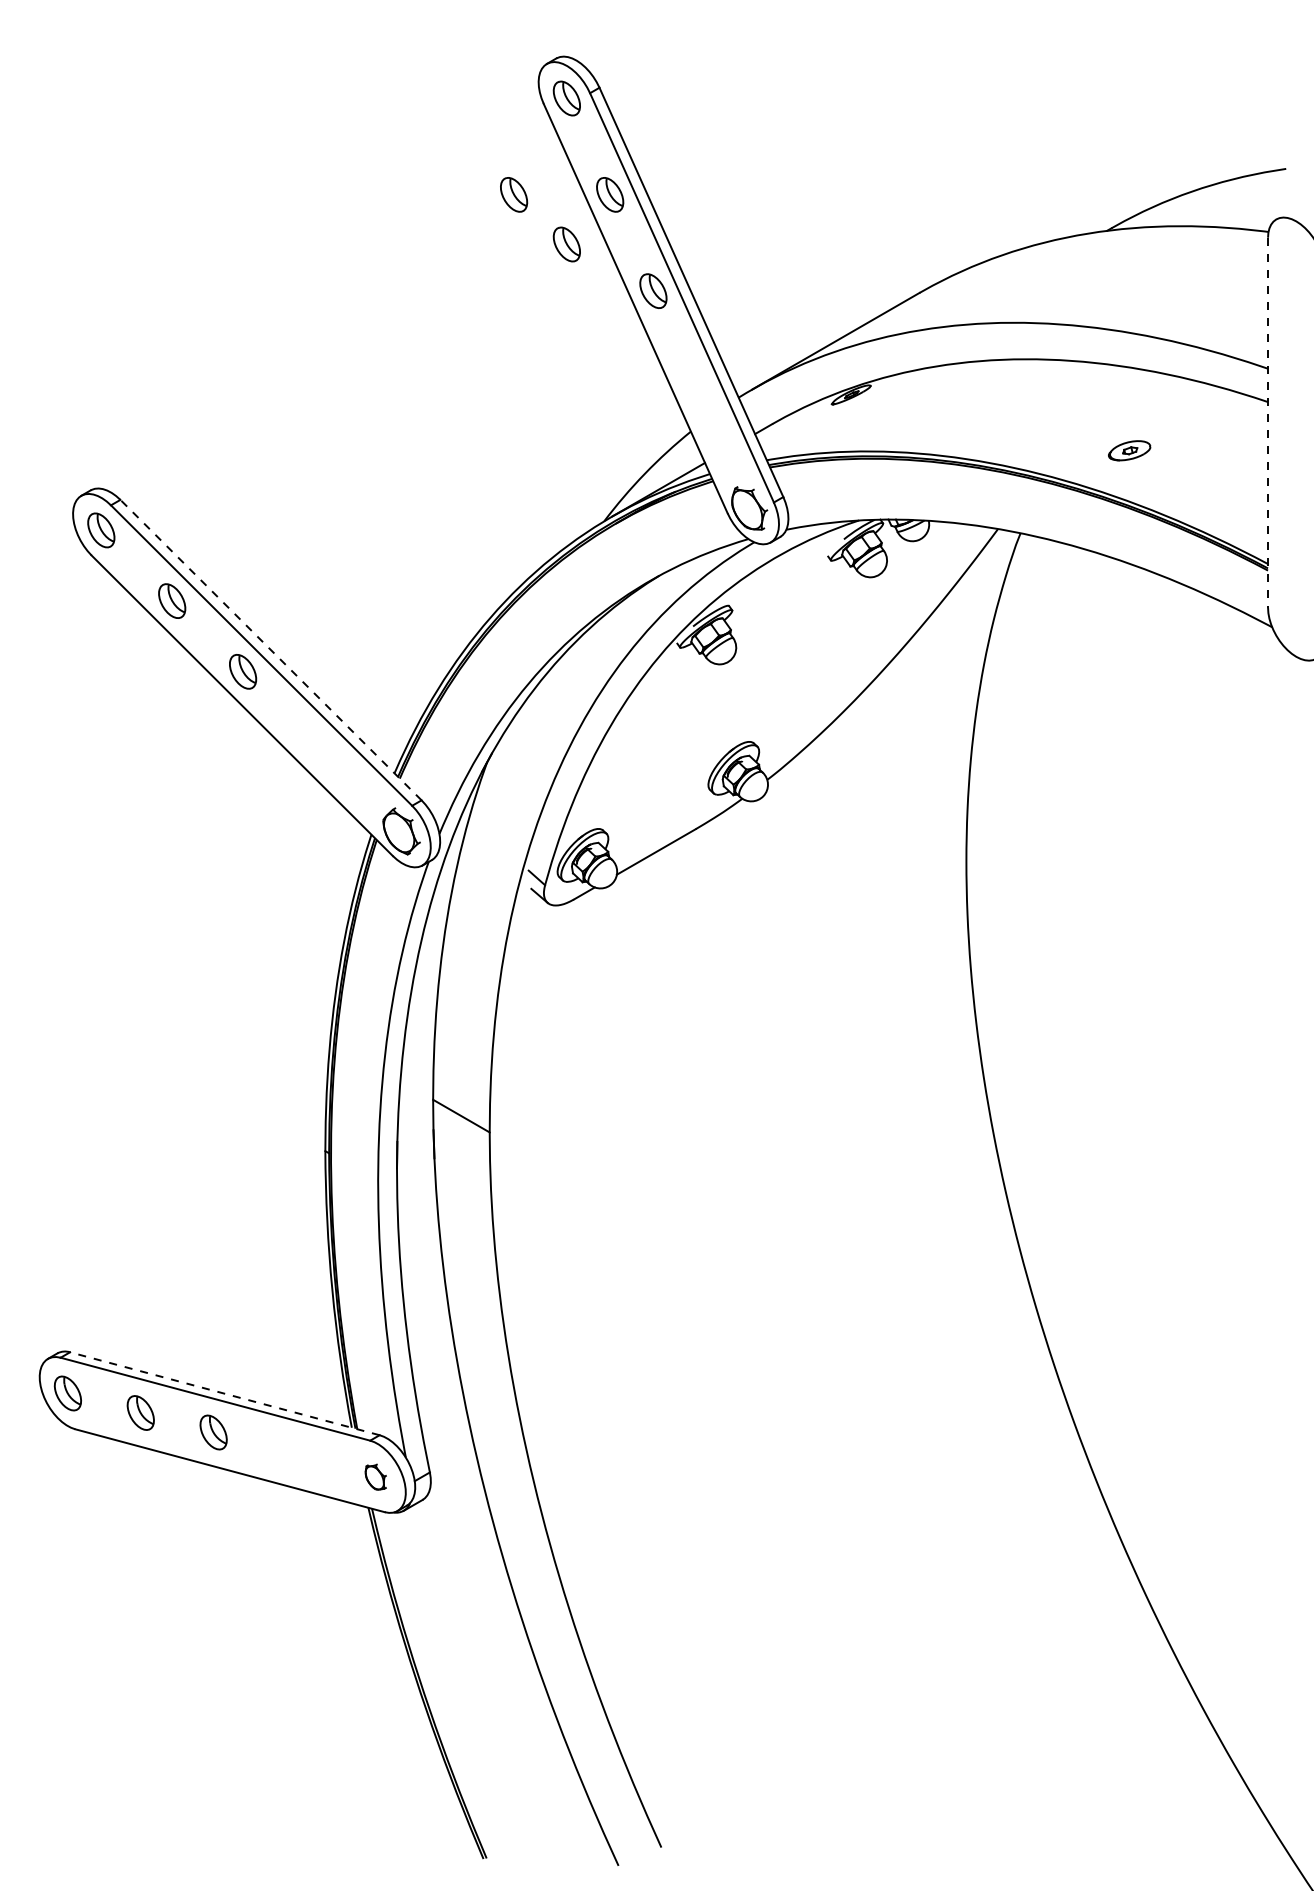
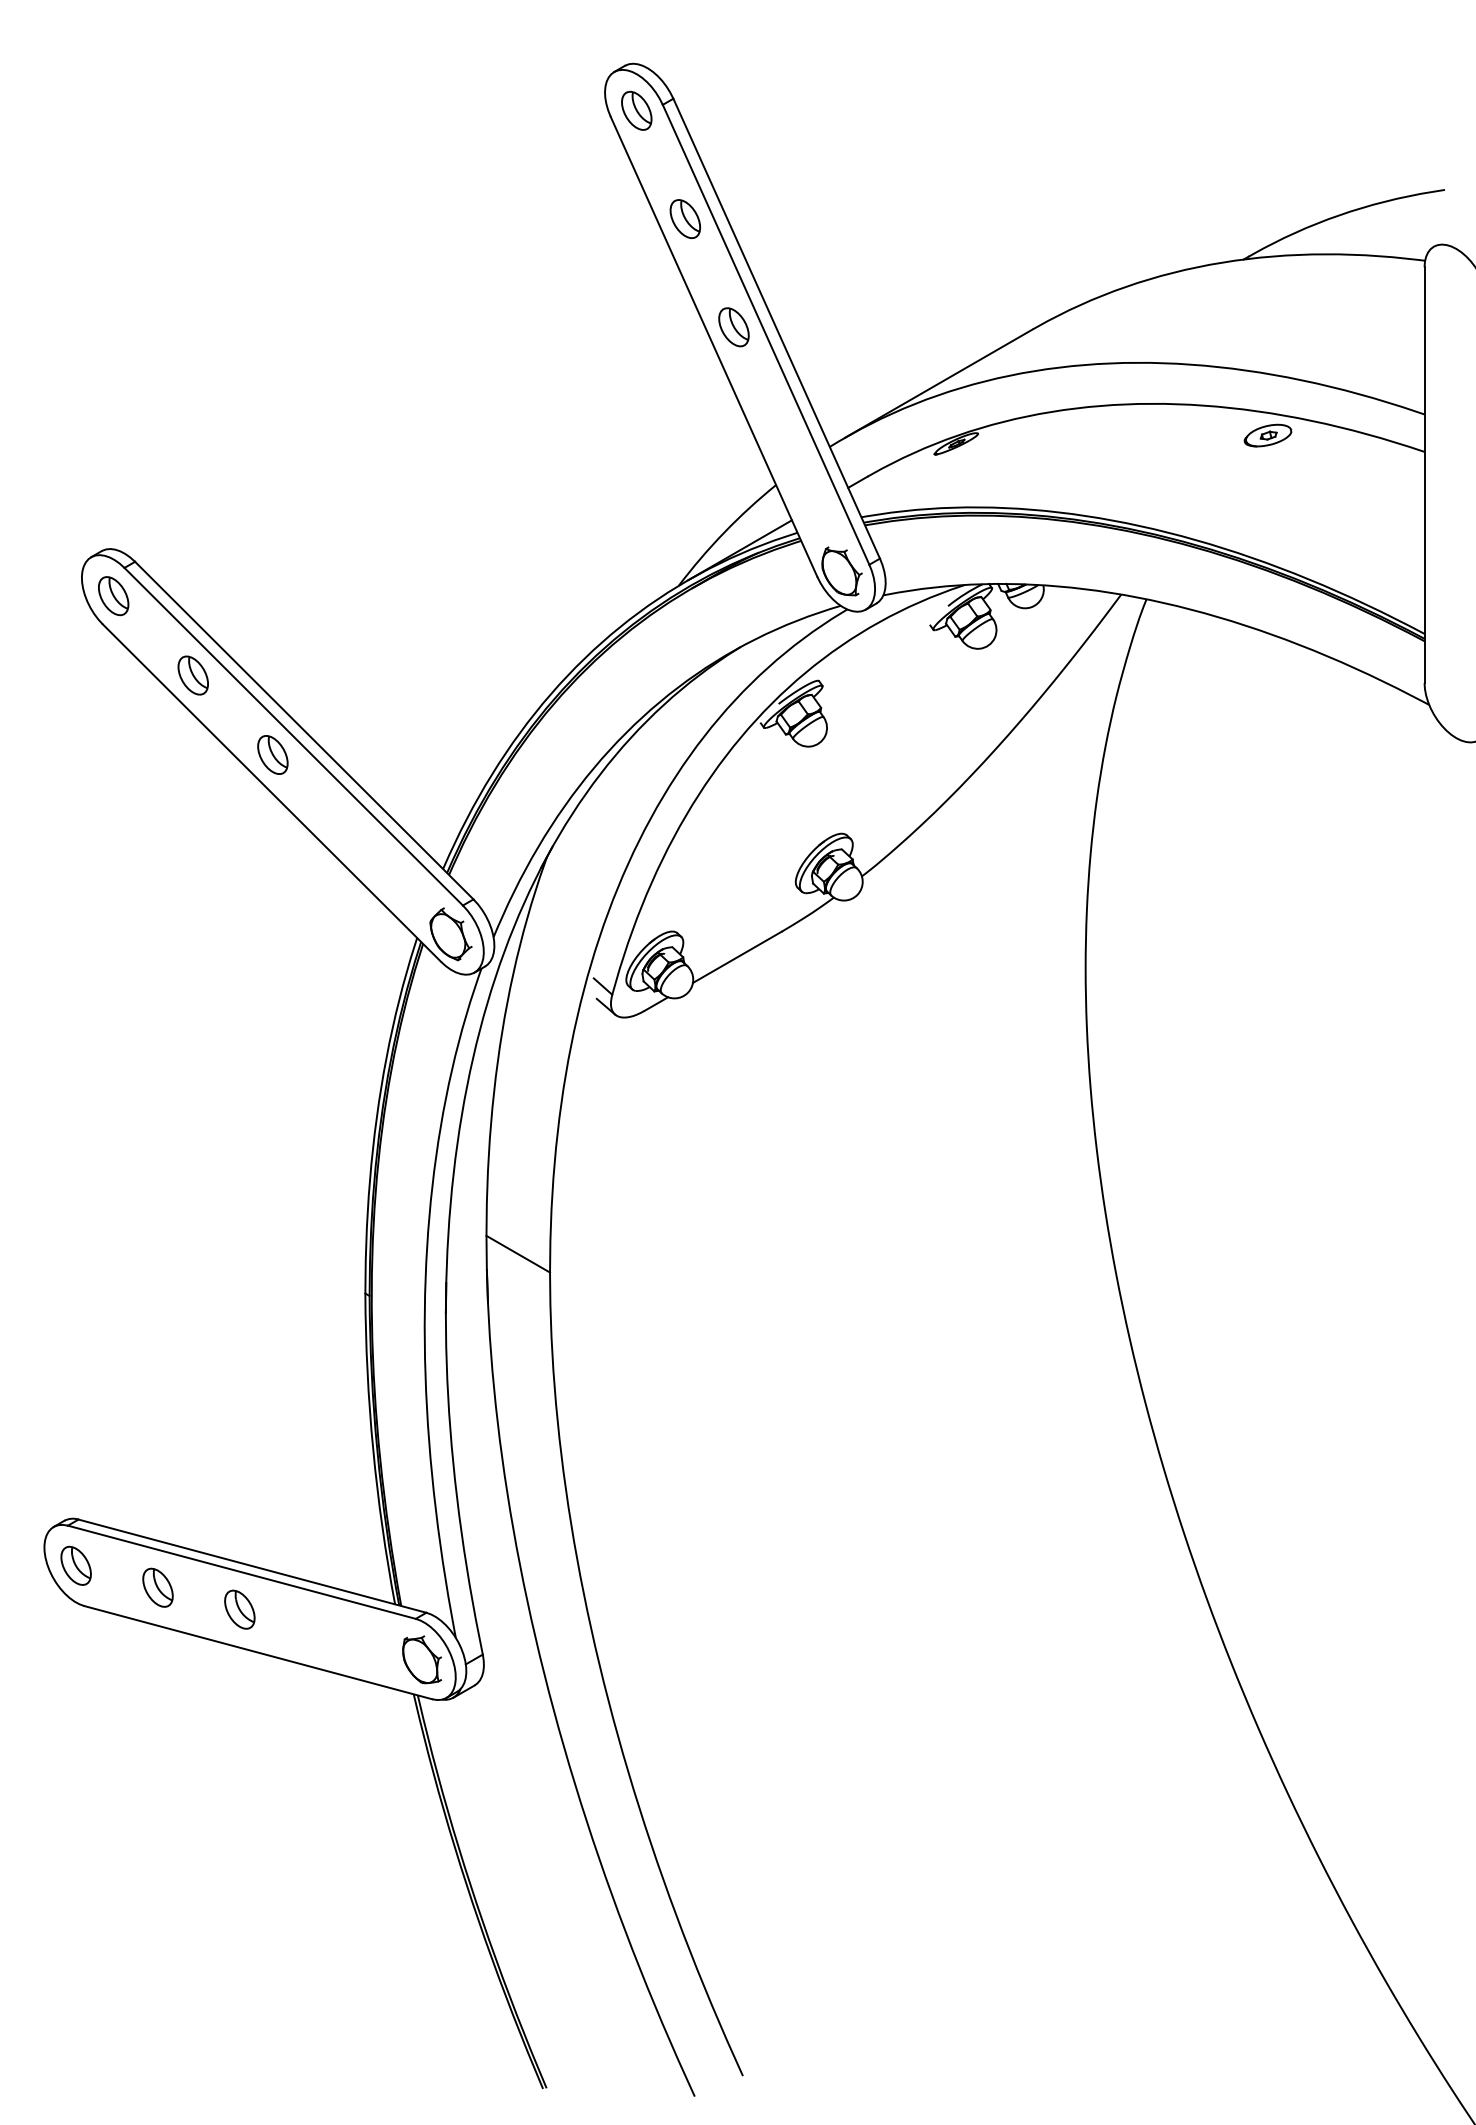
part: (514, 194) -> (577, 218), removed
part: (566, 244) -> (636, 274), removed
line: (1267, 423) -> (1424, 475), dashed -> solid
part: (1129, 450) -> (1267, 435), moved
line: (270, 650) -> (303, 730), dashed -> solid
line: (224, 1394) -> (251, 1566), dashed -> solid
part: (375, 1476) -> (421, 1659), size x1.67

